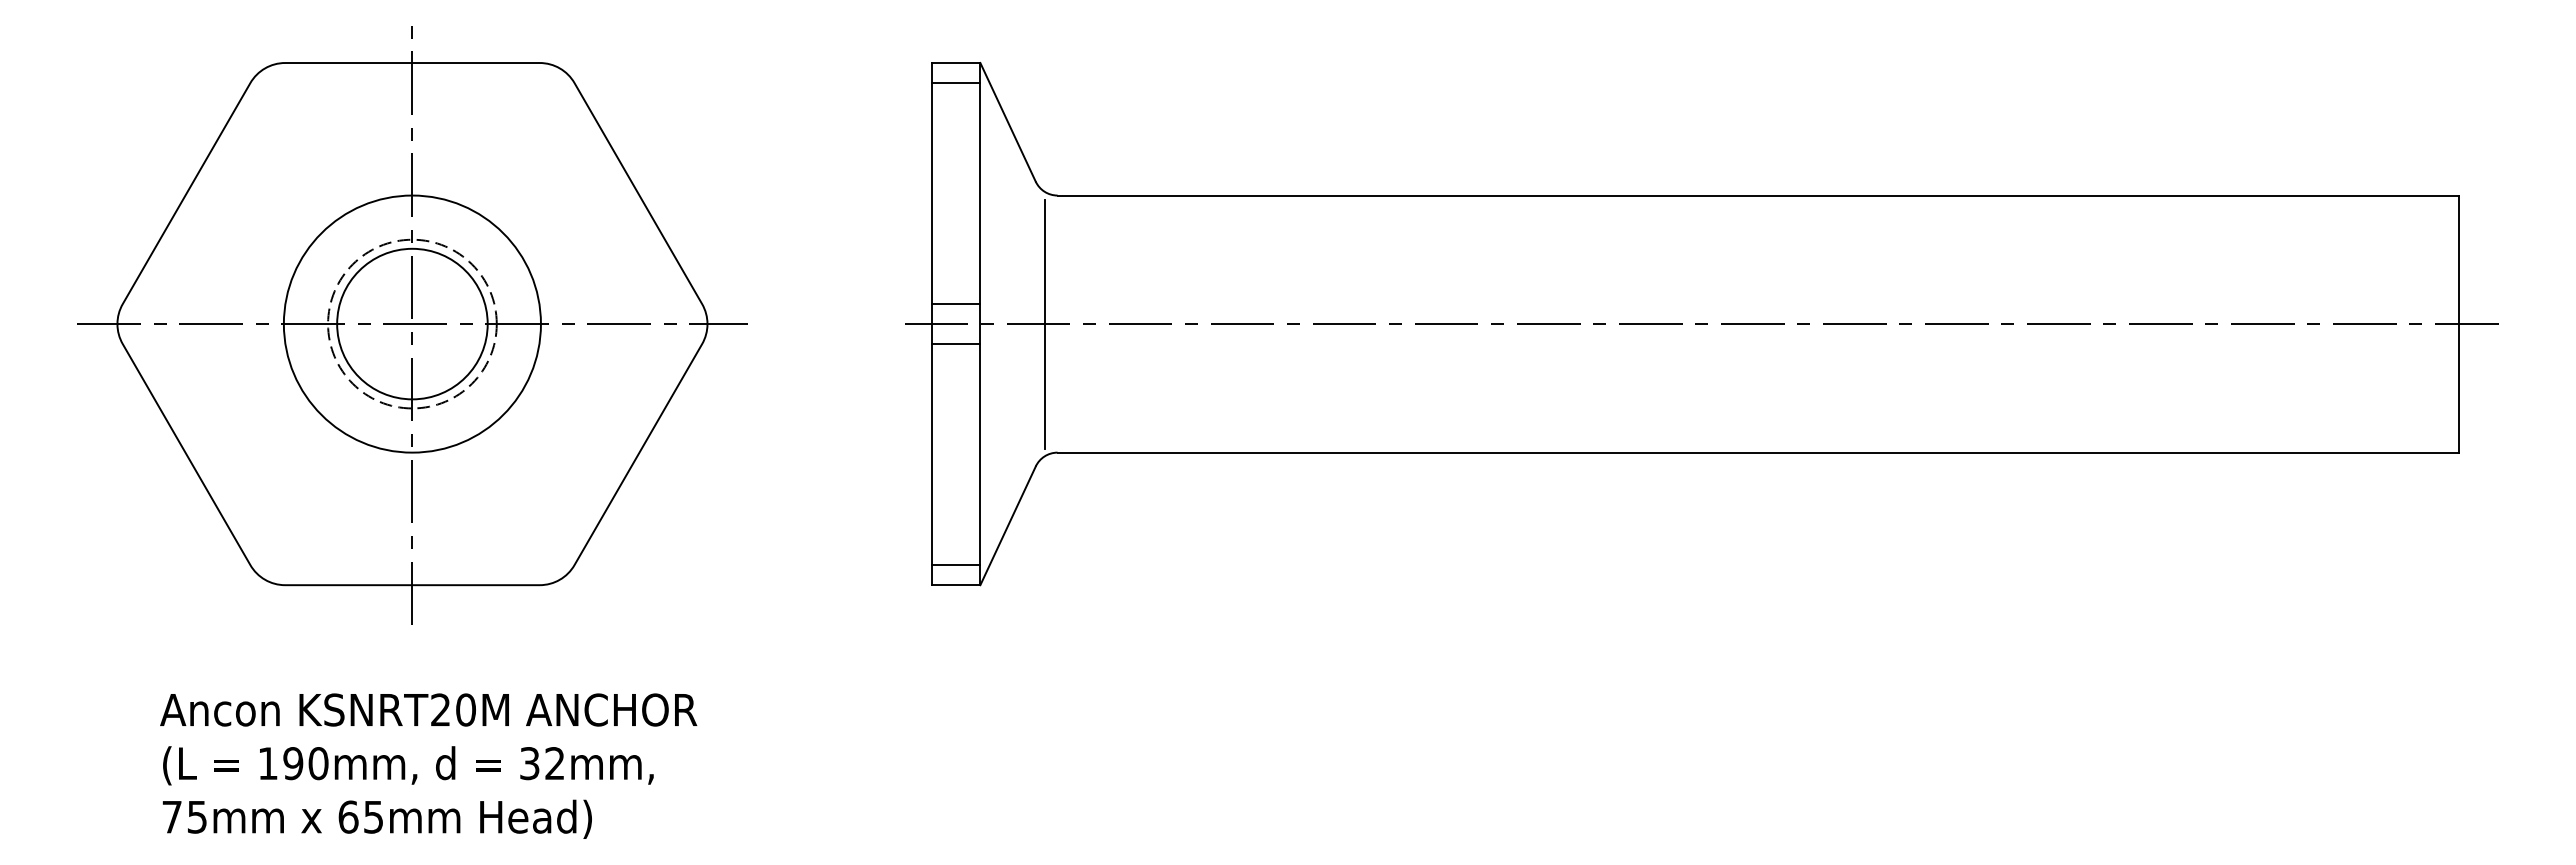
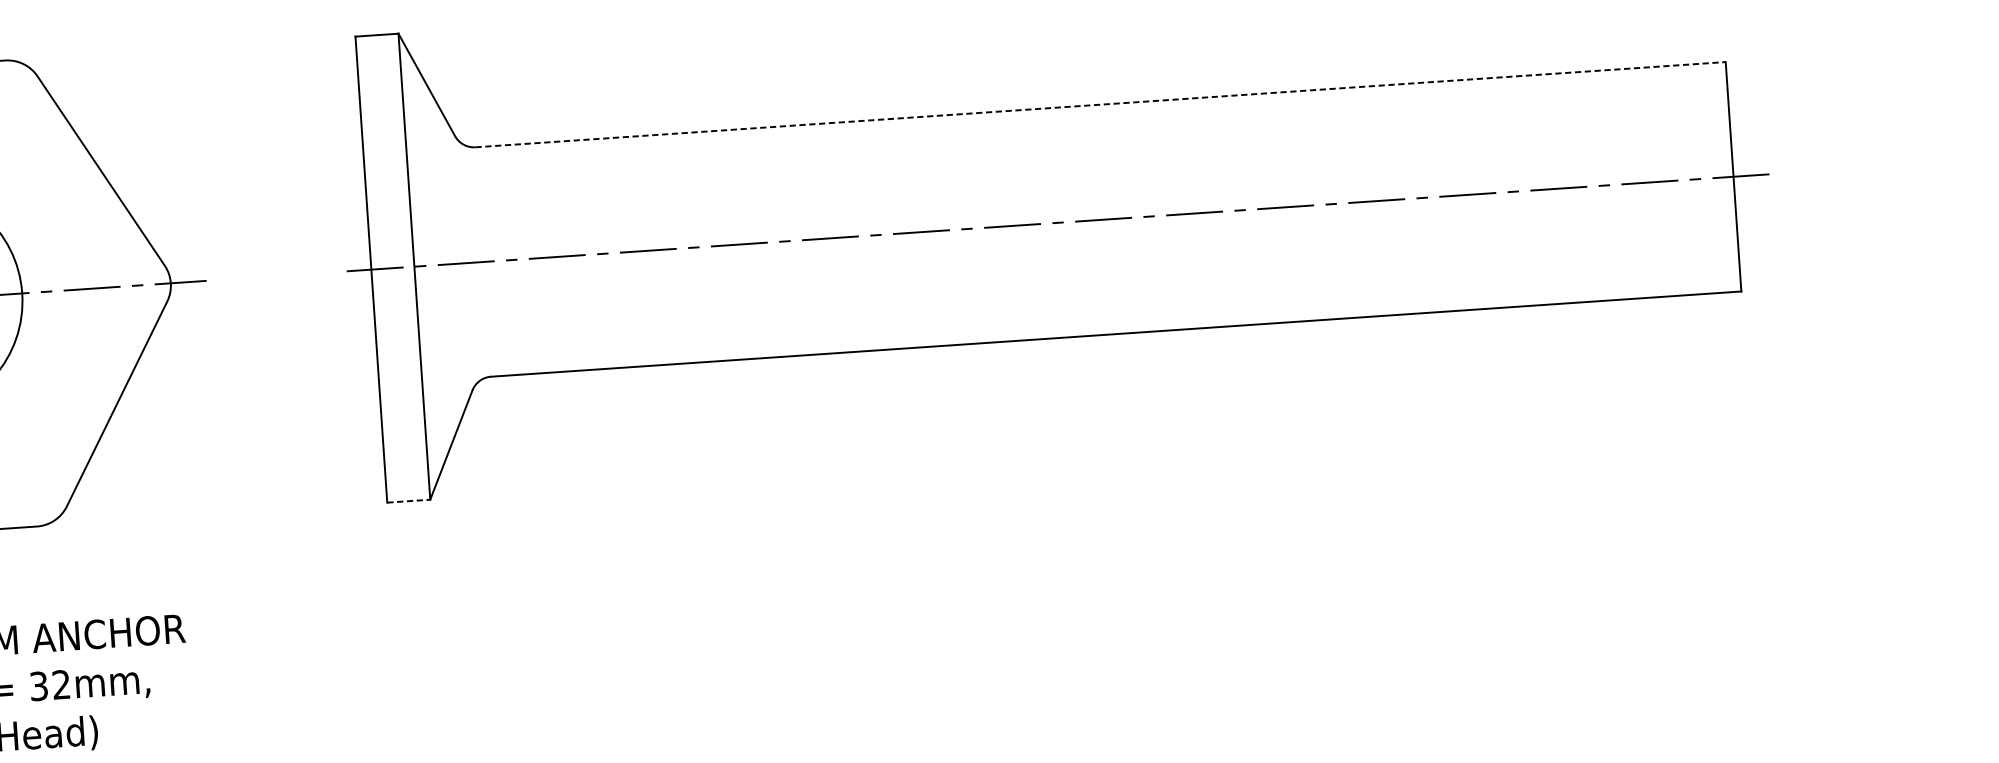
line: (956, 83) -> (378, 53), removed
line: (1758, 195) -> (1100, 104), solid -> dashed
line: (956, 304) -> (391, 250), removed
line: (1045, 323) -> (472, 262), removed
line: (956, 344) -> (394, 286), removed
line: (956, 565) -> (407, 483), removed
line: (956, 585) -> (408, 501), solid -> dashed

